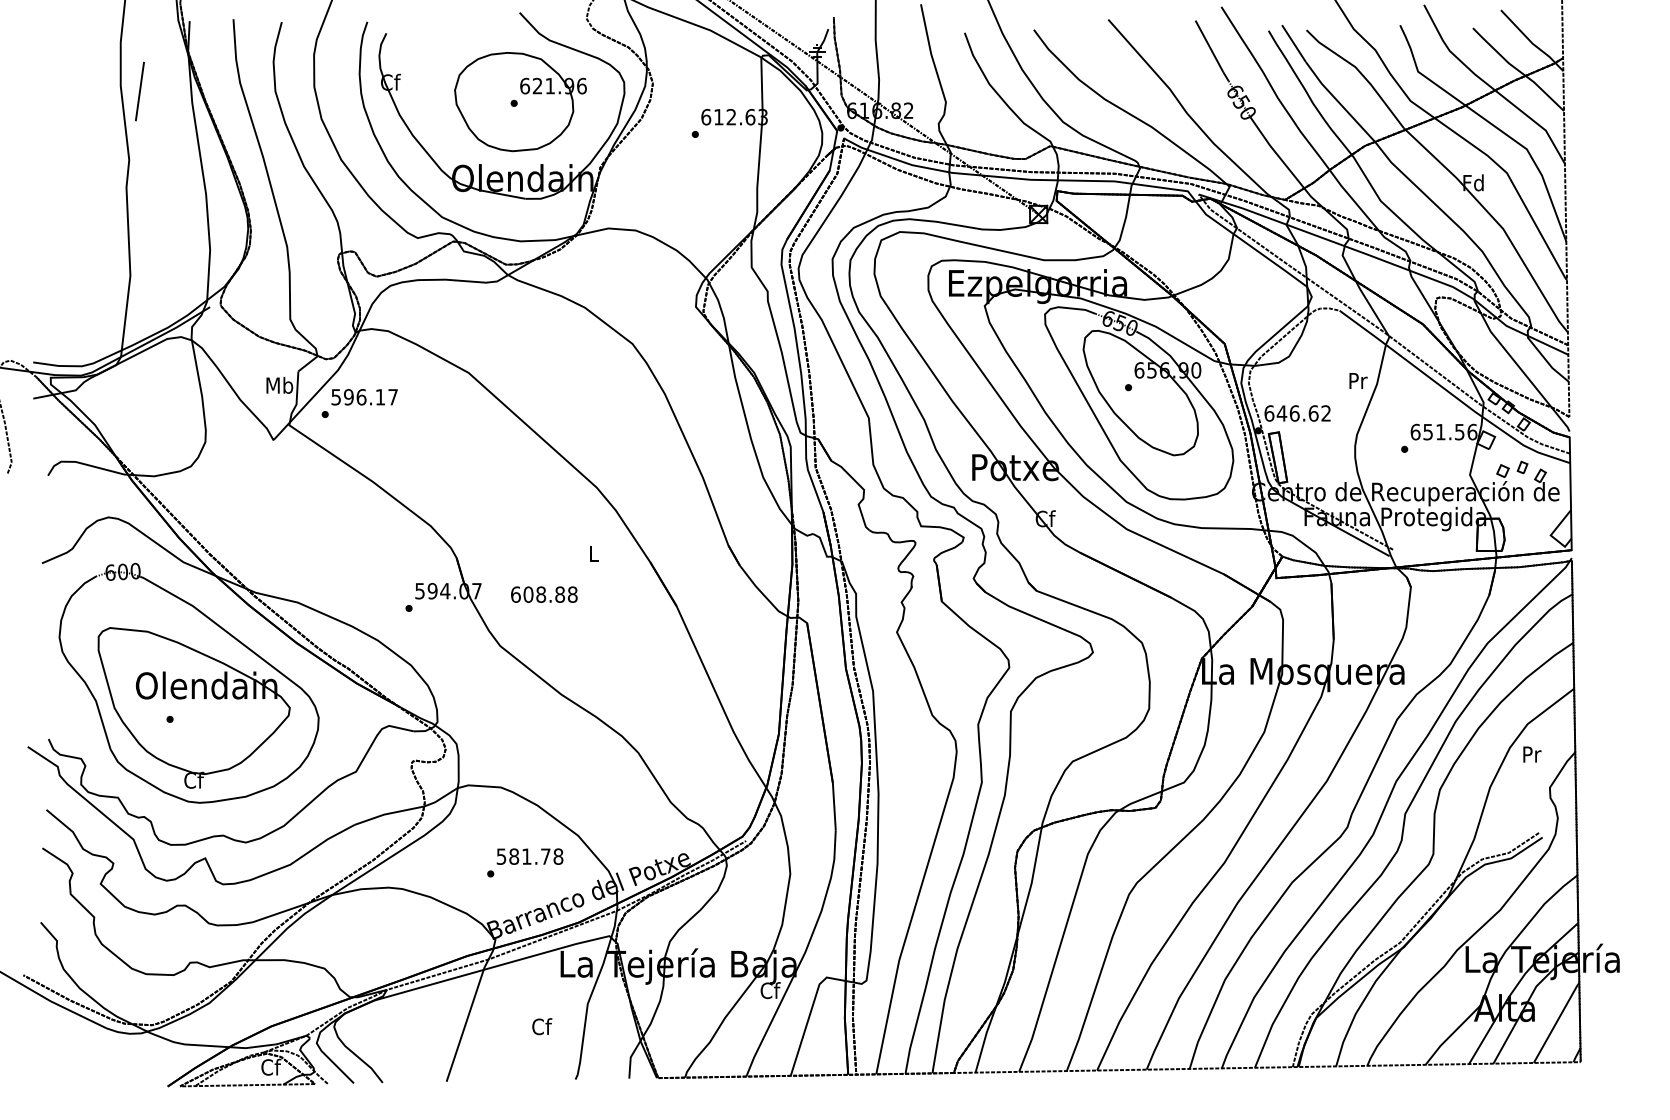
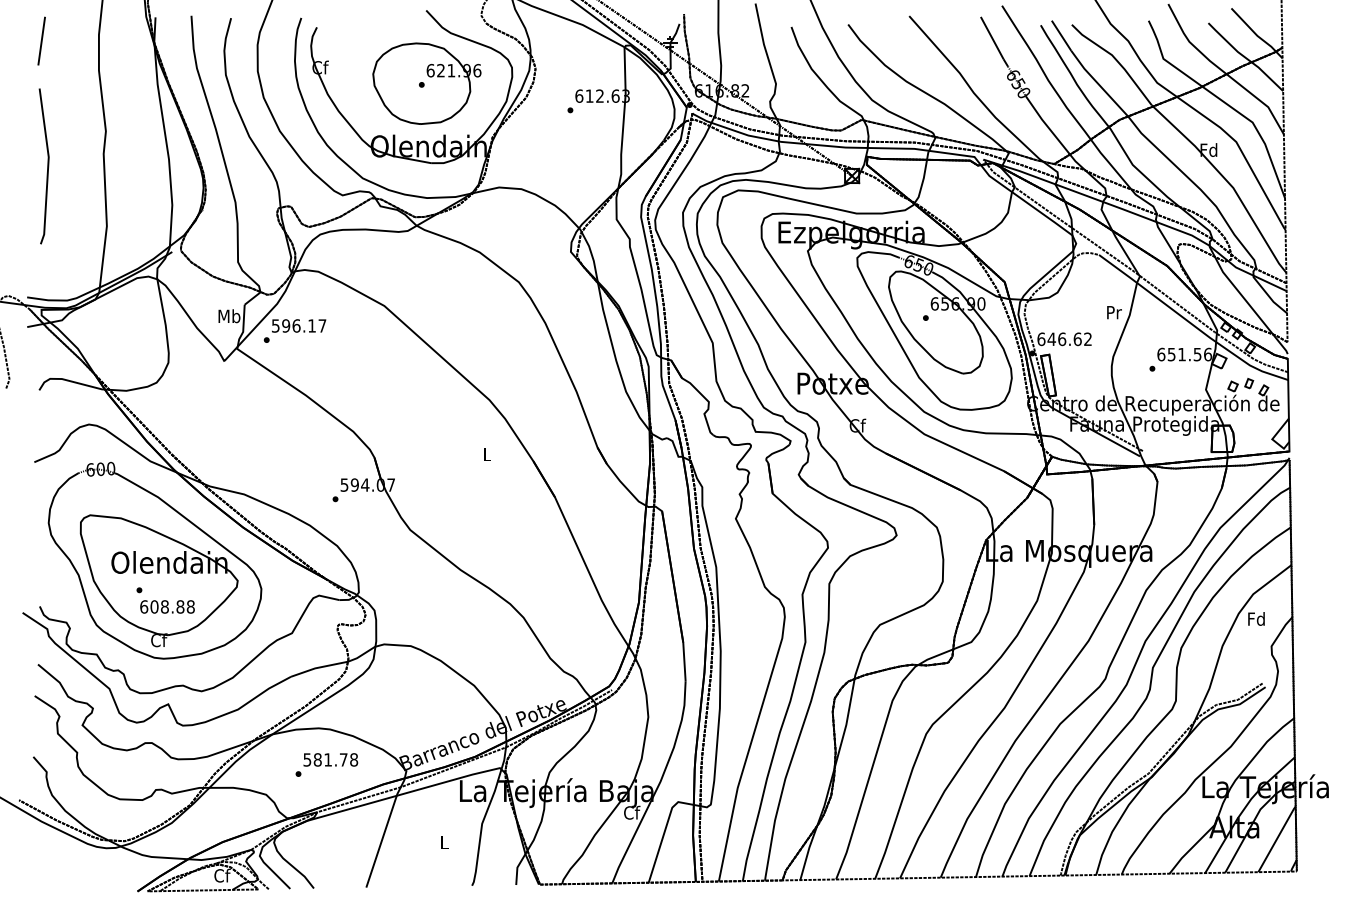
line: (139, 90) -> (41, 40), moved
line: (58, 202) -> (47, 166), added
text: (544, 594) -> (167, 606), moved
text: (1531, 753) -> (1256, 618), Pr -> Fd
text: (524, 862) -> (326, 764), moved
text: (541, 1026) -> (444, 842), Cf -> L

